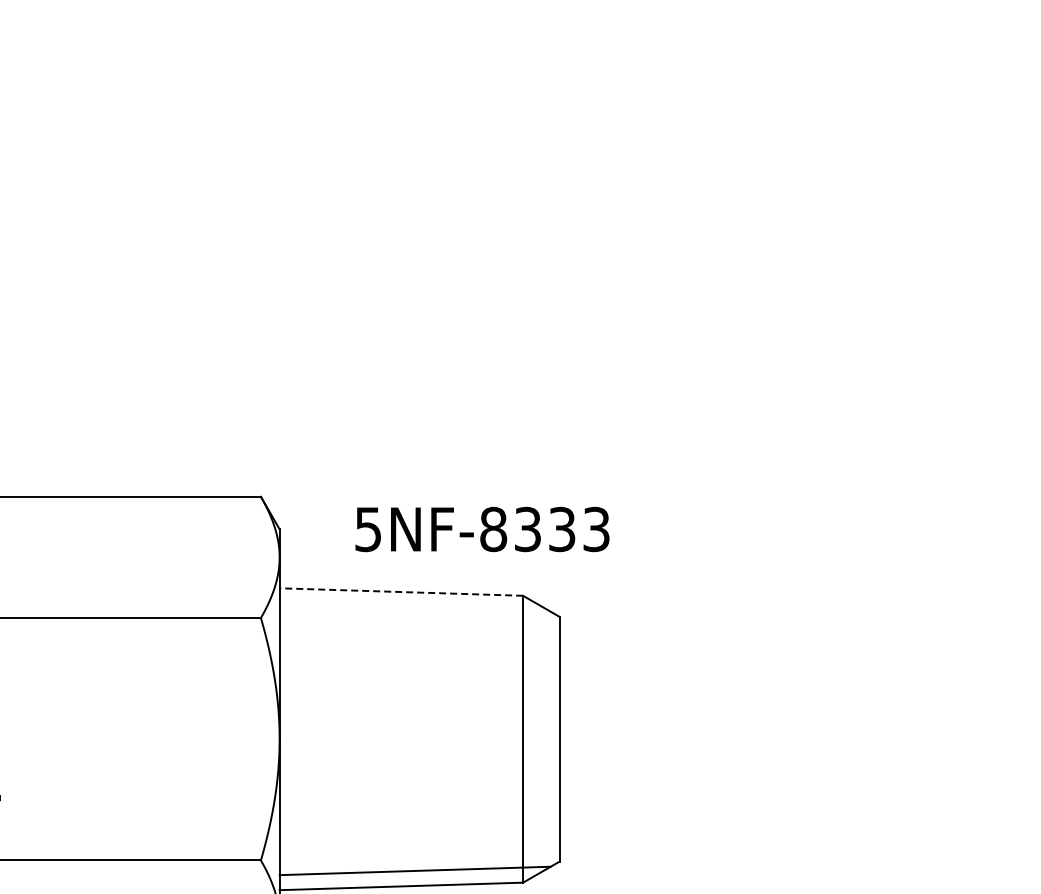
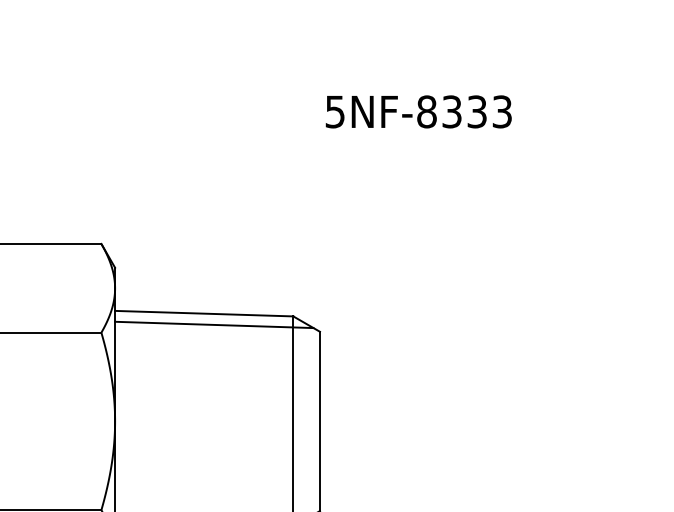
text: (482, 529) -> (418, 111), moved
line: (401, 592) -> (204, 313), dashed -> solid
line: (414, 607) -> (213, 324), added

